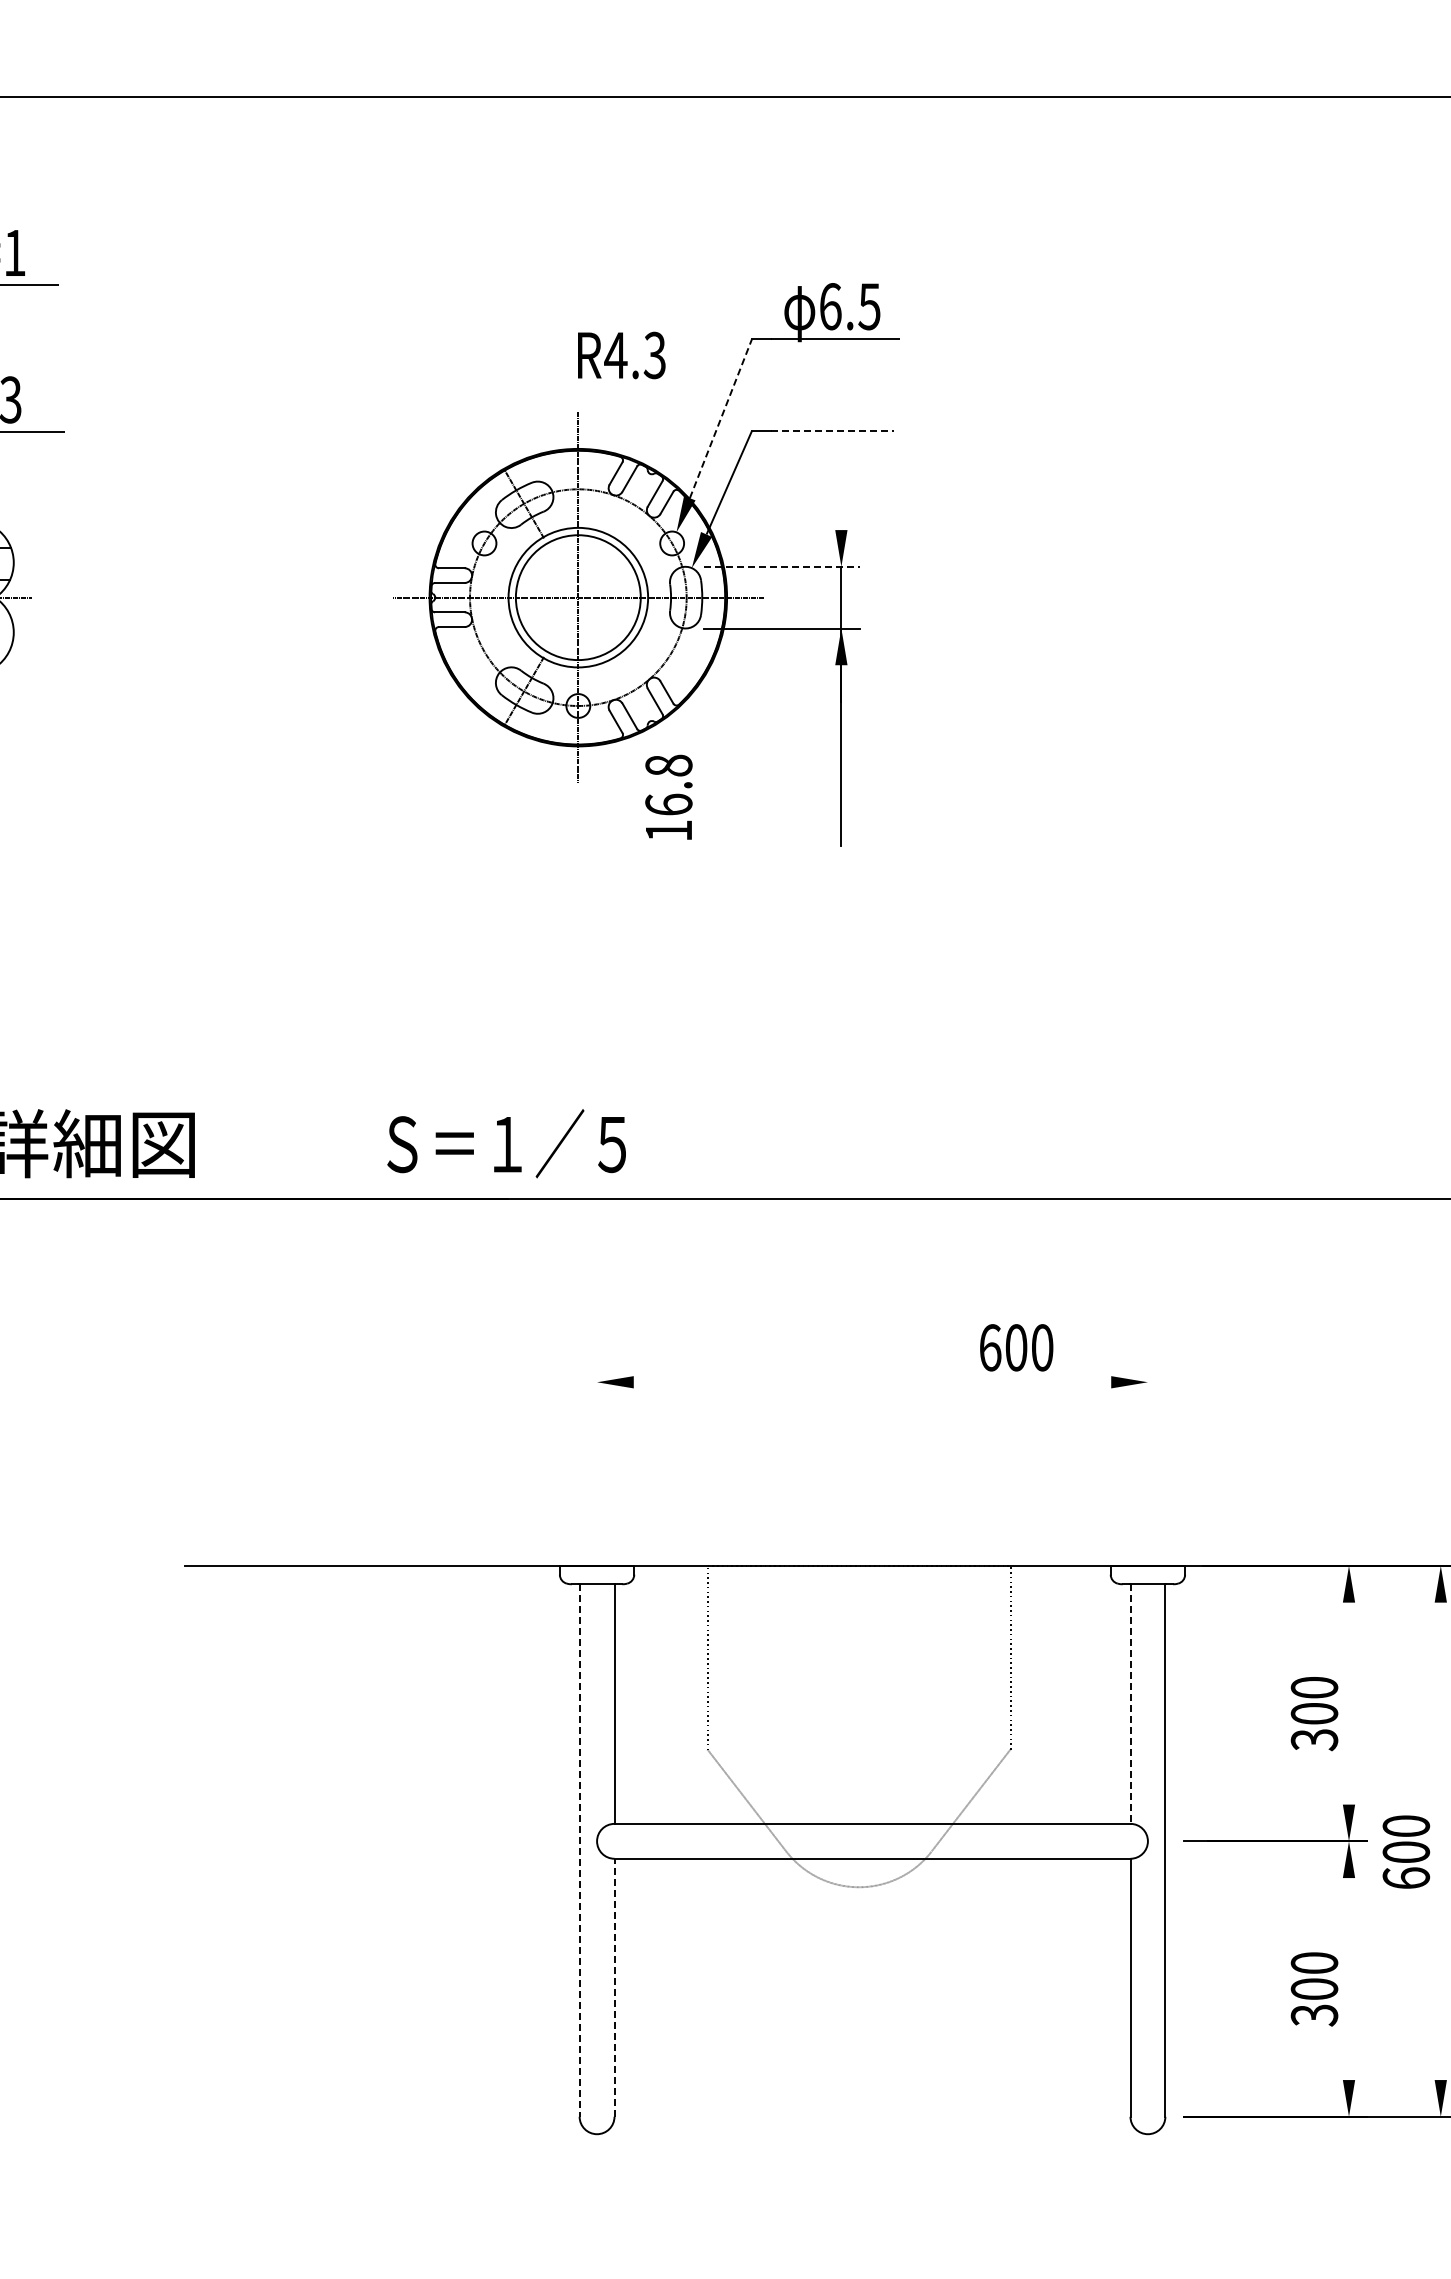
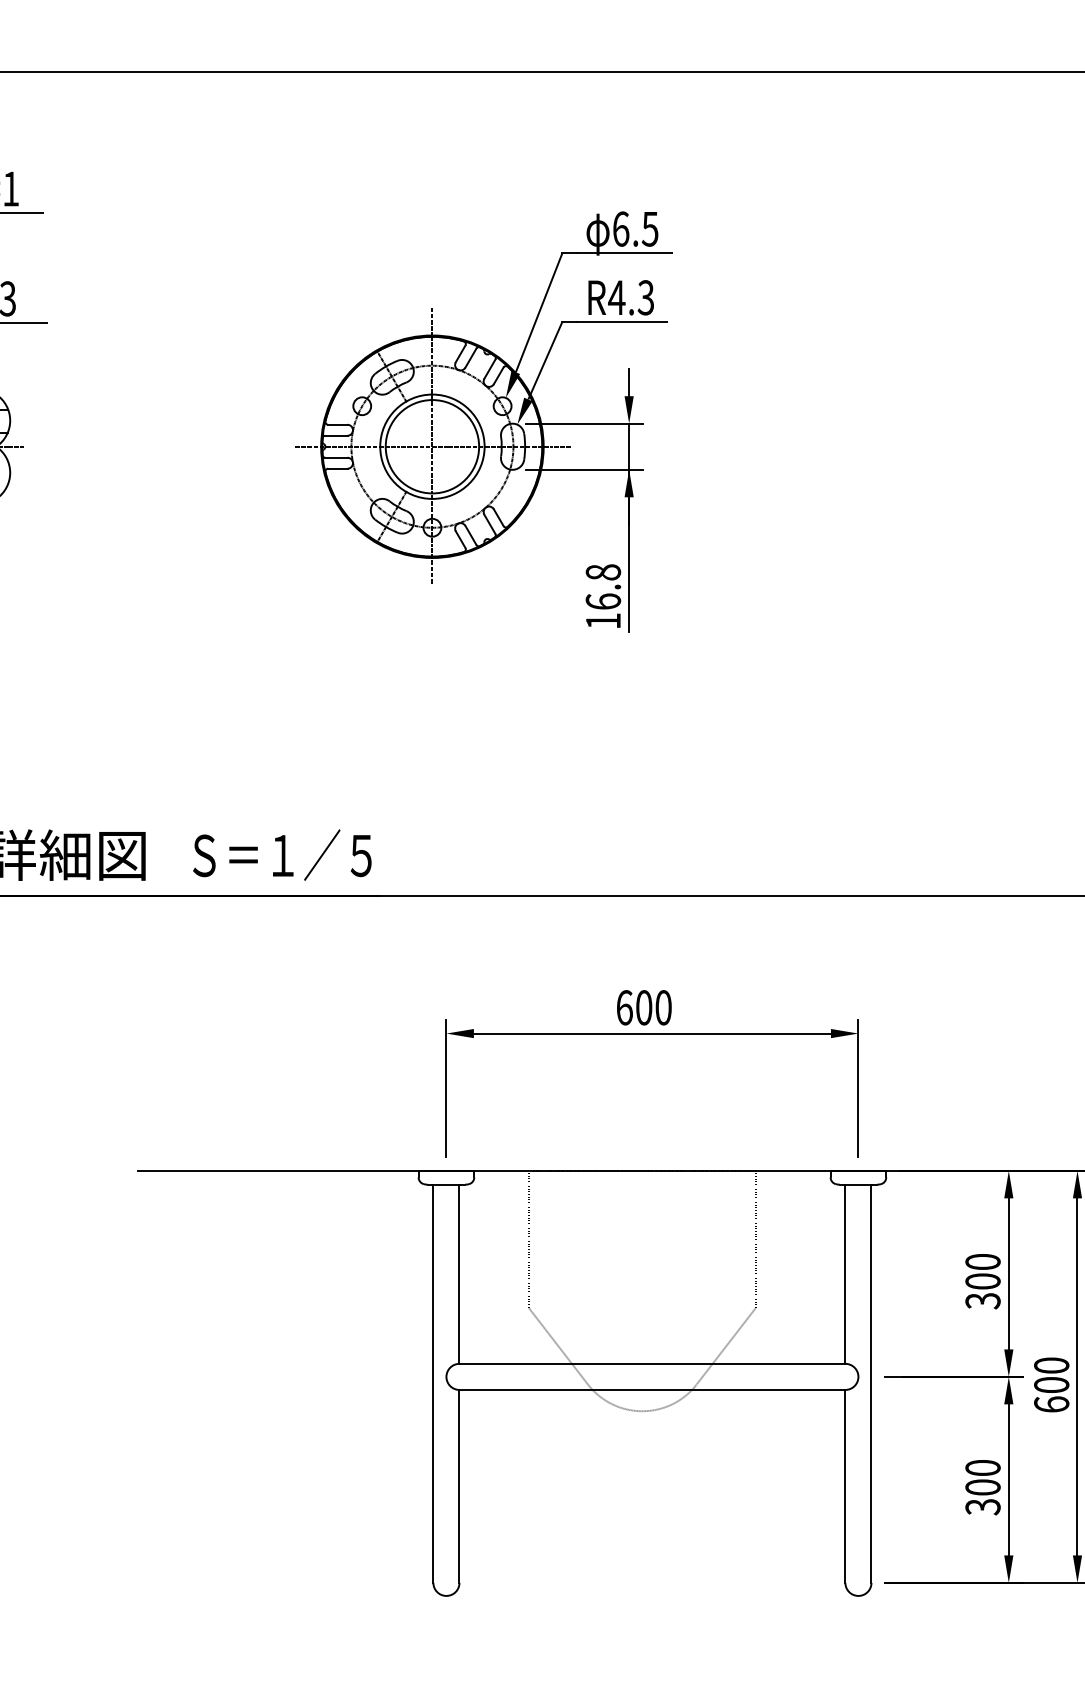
text: (621, 355) -> (621, 297), moved
line: (721, 418) -> (539, 312), dashed -> solid
line: (832, 430) -> (622, 321), dashed -> solid
line: (841, 511) -> (629, 382), added
line: (781, 566) -> (584, 423), dashed -> solid
text: (668, 796) -> (603, 595), moved
text: (506, 1143) -> (282, 854), moved
text: (1016, 1347) -> (644, 1007), moved
line: (872, 1382) -> (652, 1033), added
line: (597, 1455) -> (446, 1088), added
line: (1147, 1455) -> (858, 1088), added
line: (1349, 1703) -> (1009, 1273), added
line: (1130, 1704) -> (845, 1274), dashed -> solid
line: (1440, 1841) -> (1077, 1377), added
line: (579, 1851) -> (433, 1384), dashed -> solid
line: (1349, 1979) -> (1009, 1480), added
line: (614, 1987) -> (459, 1486), dashed -> solid

